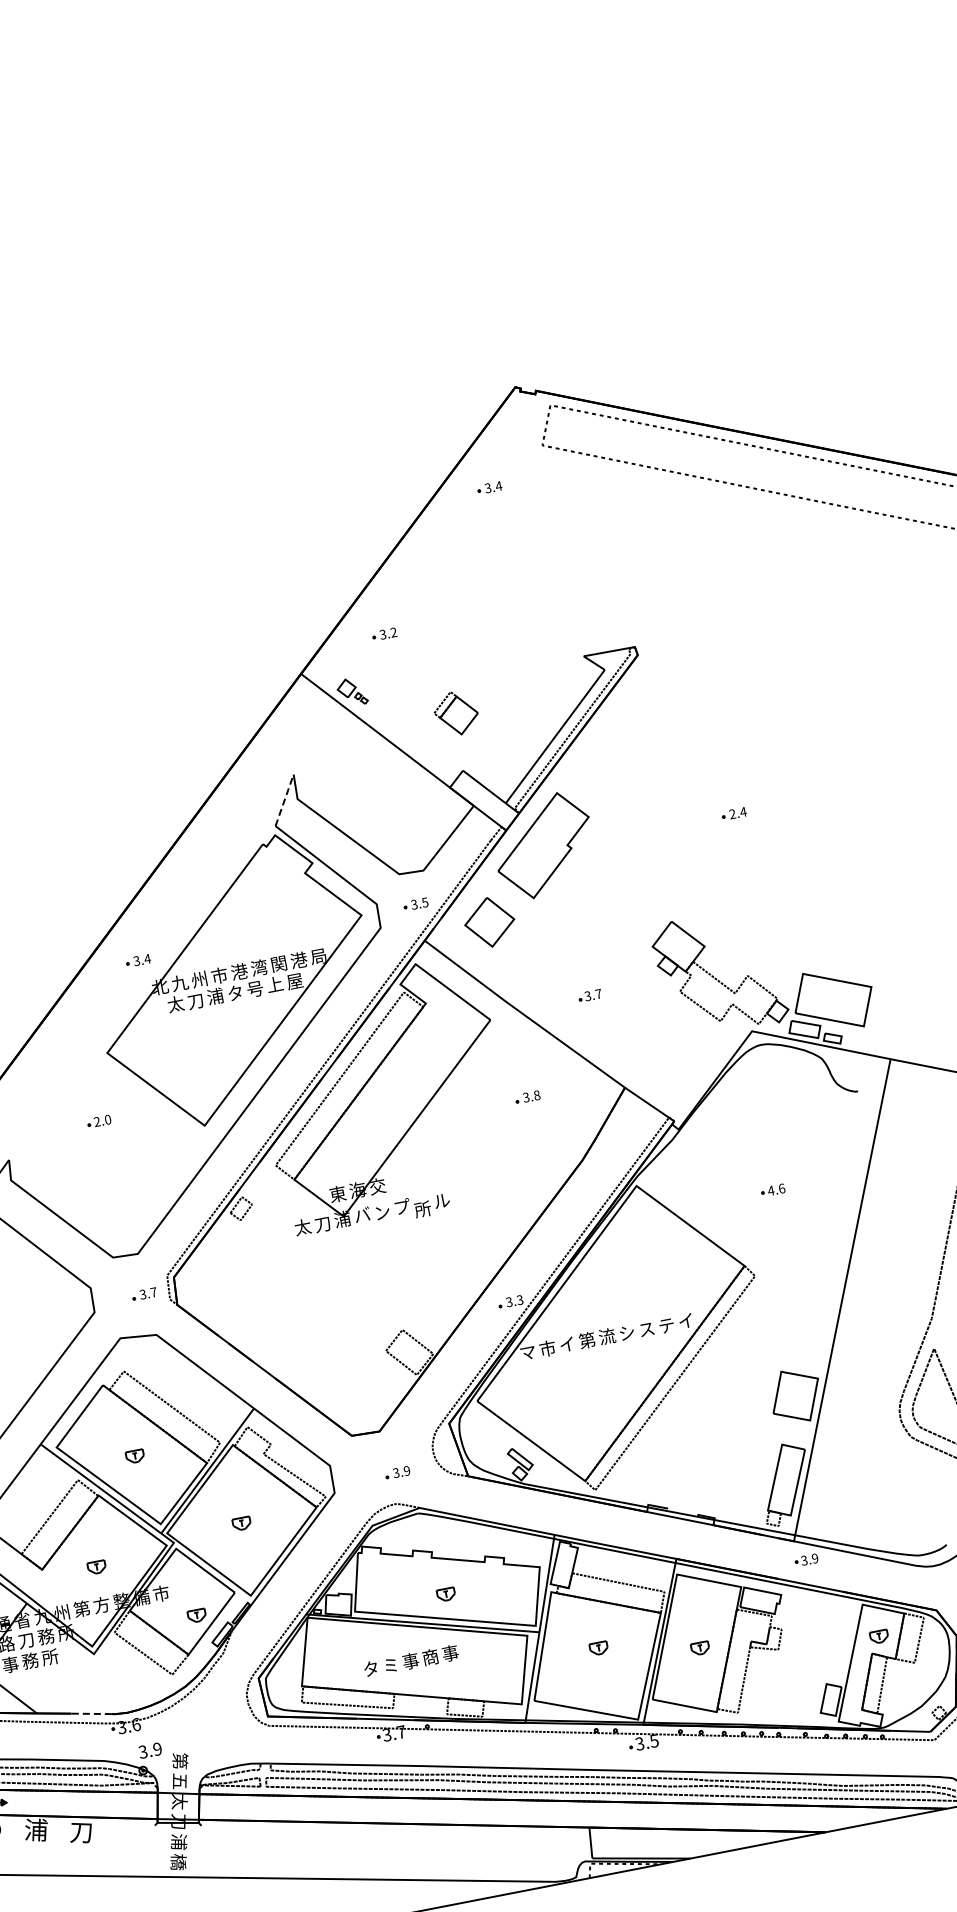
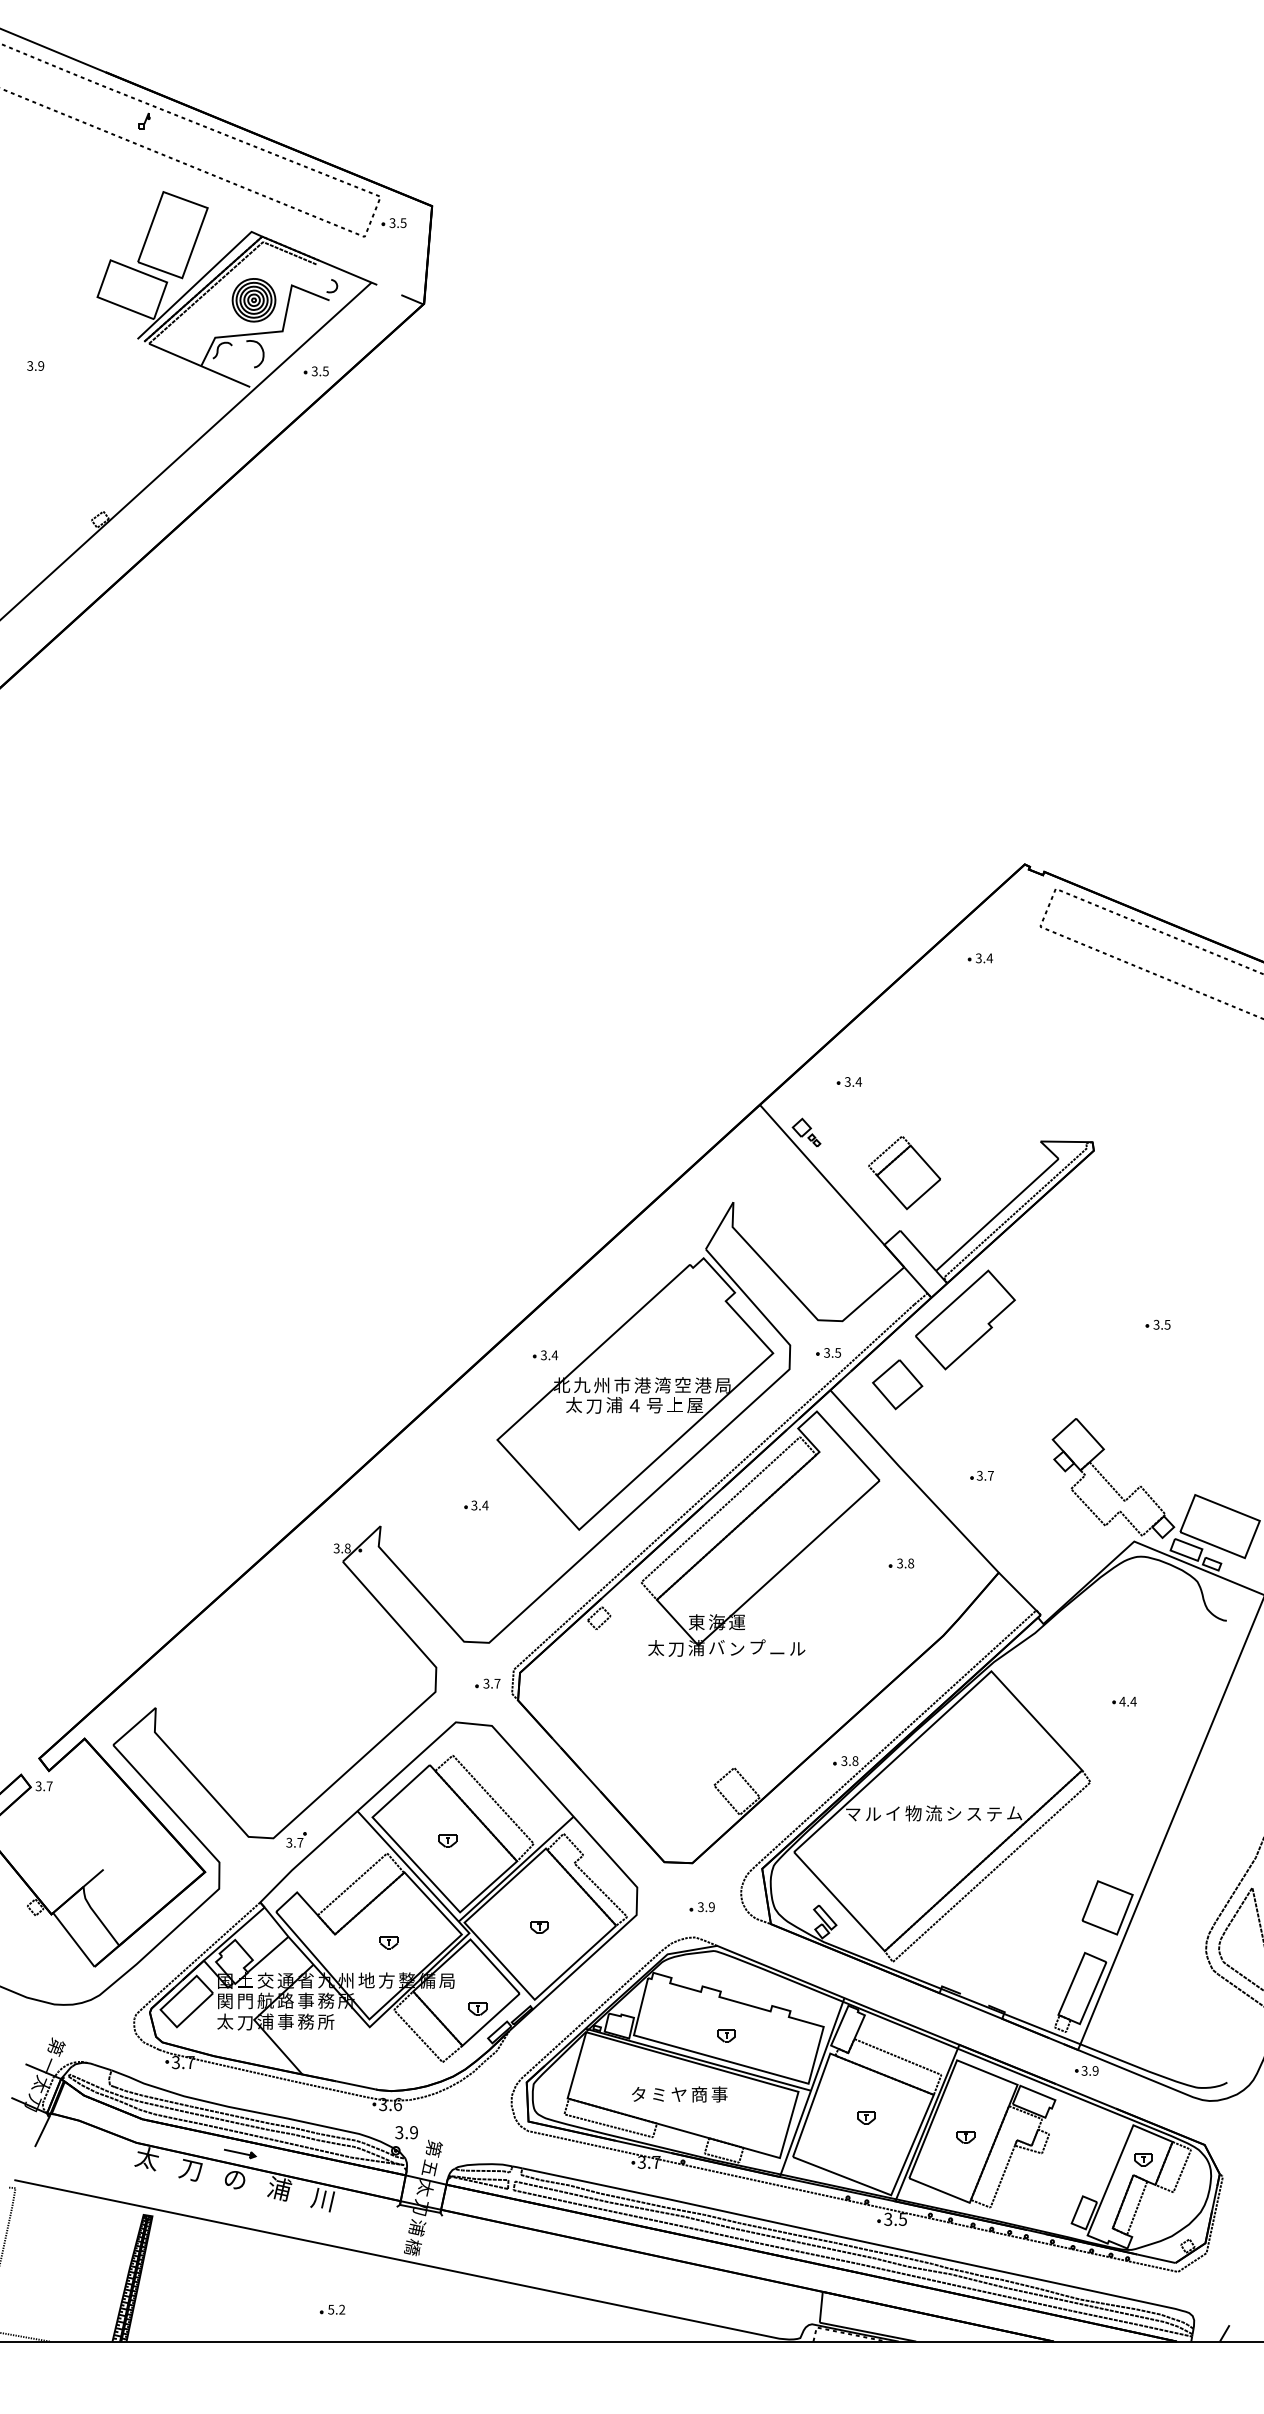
text: (393, 632) -> (858, 1081), 3.2 -> 3.4
part: (456, 713) -> (904, 1173), size x1.67
line: (284, 800) -> (719, 1225), dashed -> solid
text: (737, 812) -> (1161, 1324), 2.4 -> 3.5
text: (278, 964) -> (682, 1385), 関 -> 空
text: (234, 993) -> (633, 1405), タ -> ４
text: (102, 1120) -> (479, 1505), 2.0 -> 3.4
text: (376, 1186) -> (736, 1622), 交 -> 運
text: (781, 1188) -> (1133, 1701), 4.6 -> 4.4
text: (423, 1209) -> (777, 1653), 所 -> ー
text: (520, 1299) -> (855, 1760), 3.3 -> 3.8
text: (686, 1321) -> (1014, 1813), イ -> ム
text: (587, 1340) -> (913, 1813), 第 -> 物
text: (547, 1348) -> (873, 1813), 市 -> ル
text: (161, 1593) -> (447, 1980), 市 -> 局
text: (81, 1608) -> (366, 1980), 第 -> 地
text: (25, 1640) -> (305, 2000), 刀 -> 事
text: (411, 1661) -> (679, 2094), 事 -> ヤ
line: (90, 1714) -> (354, 2085), dashed -> solid
text: (80, 1833) -> (322, 2200), 刀 -> 川

